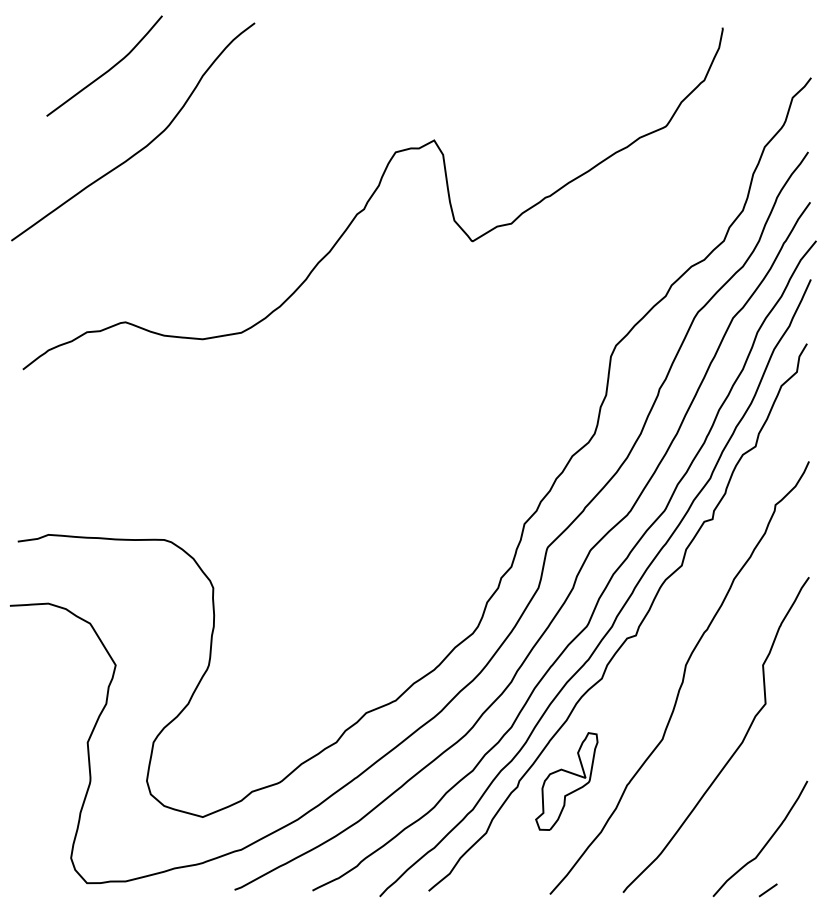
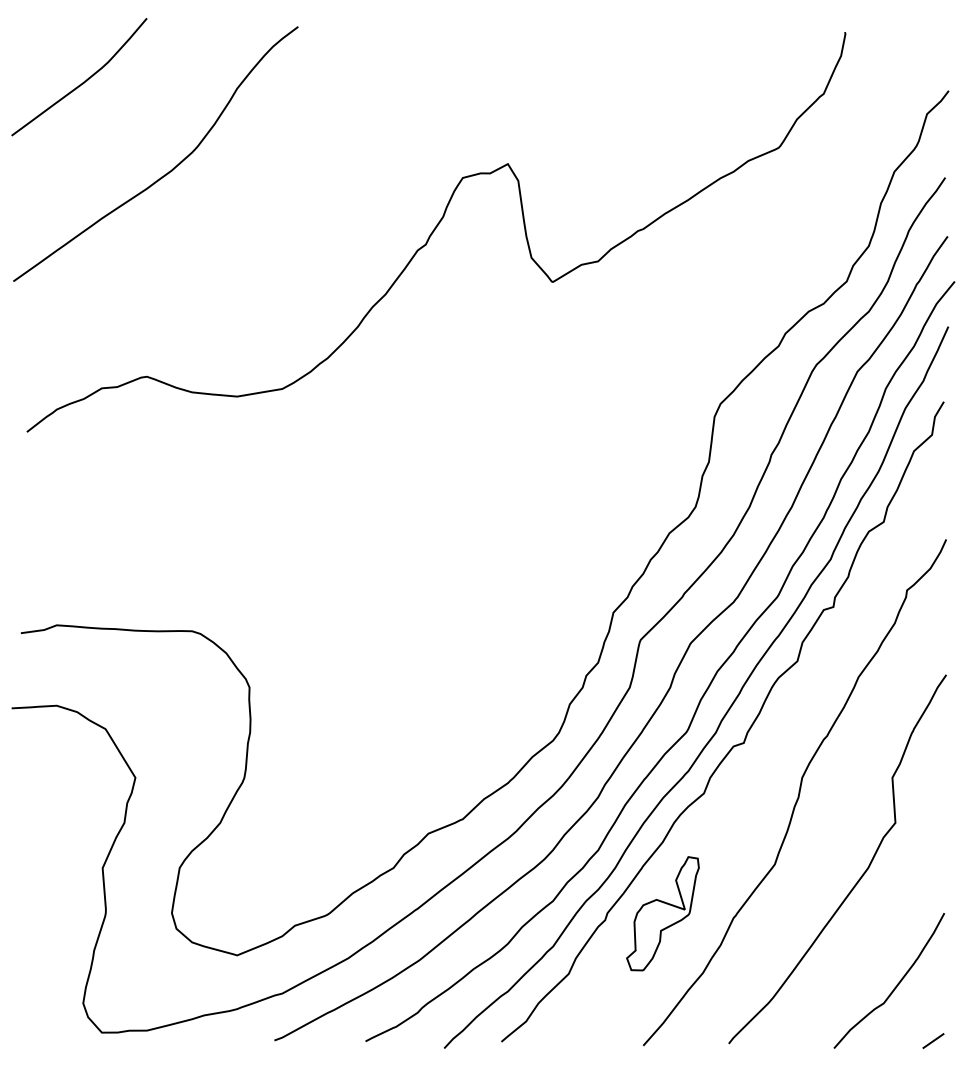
curve: (108, 69) -> (83, 81), moved
line: (768, 889) -> (933, 1040), moved

